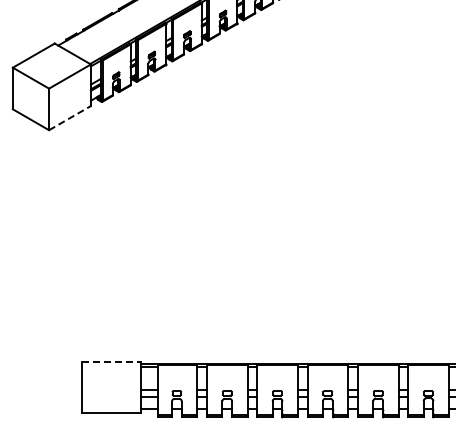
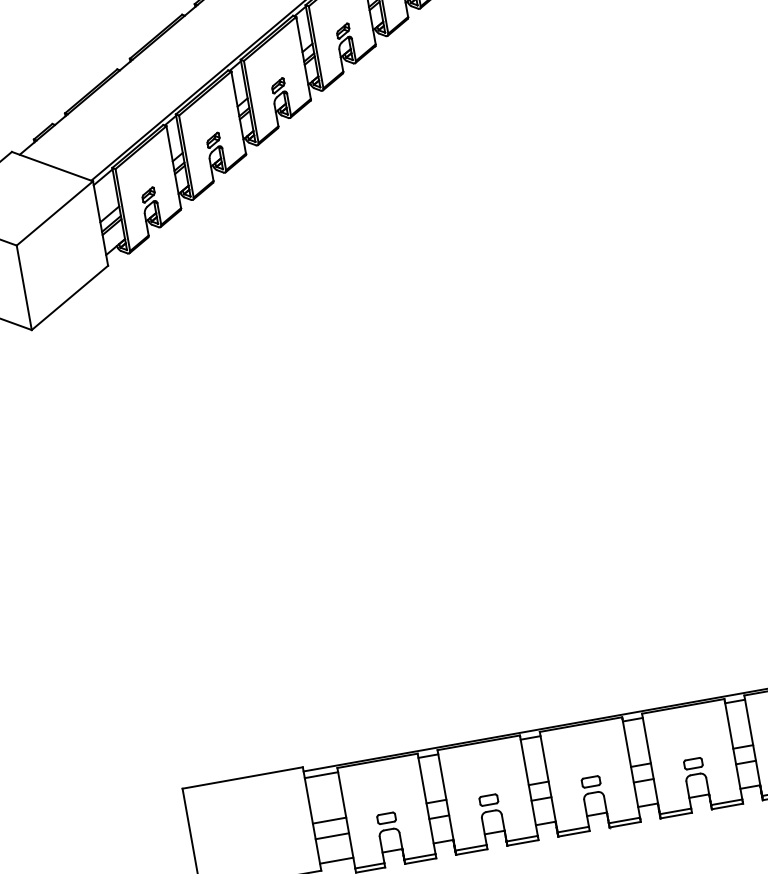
line: (70, 117) -> (70, 296), dashed -> solid
line: (111, 361) -> (242, 777), dashed -> solid

